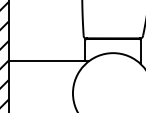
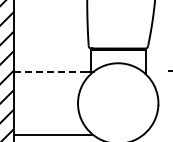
line: (46, 61) -> (51, 71), solid -> dashed

